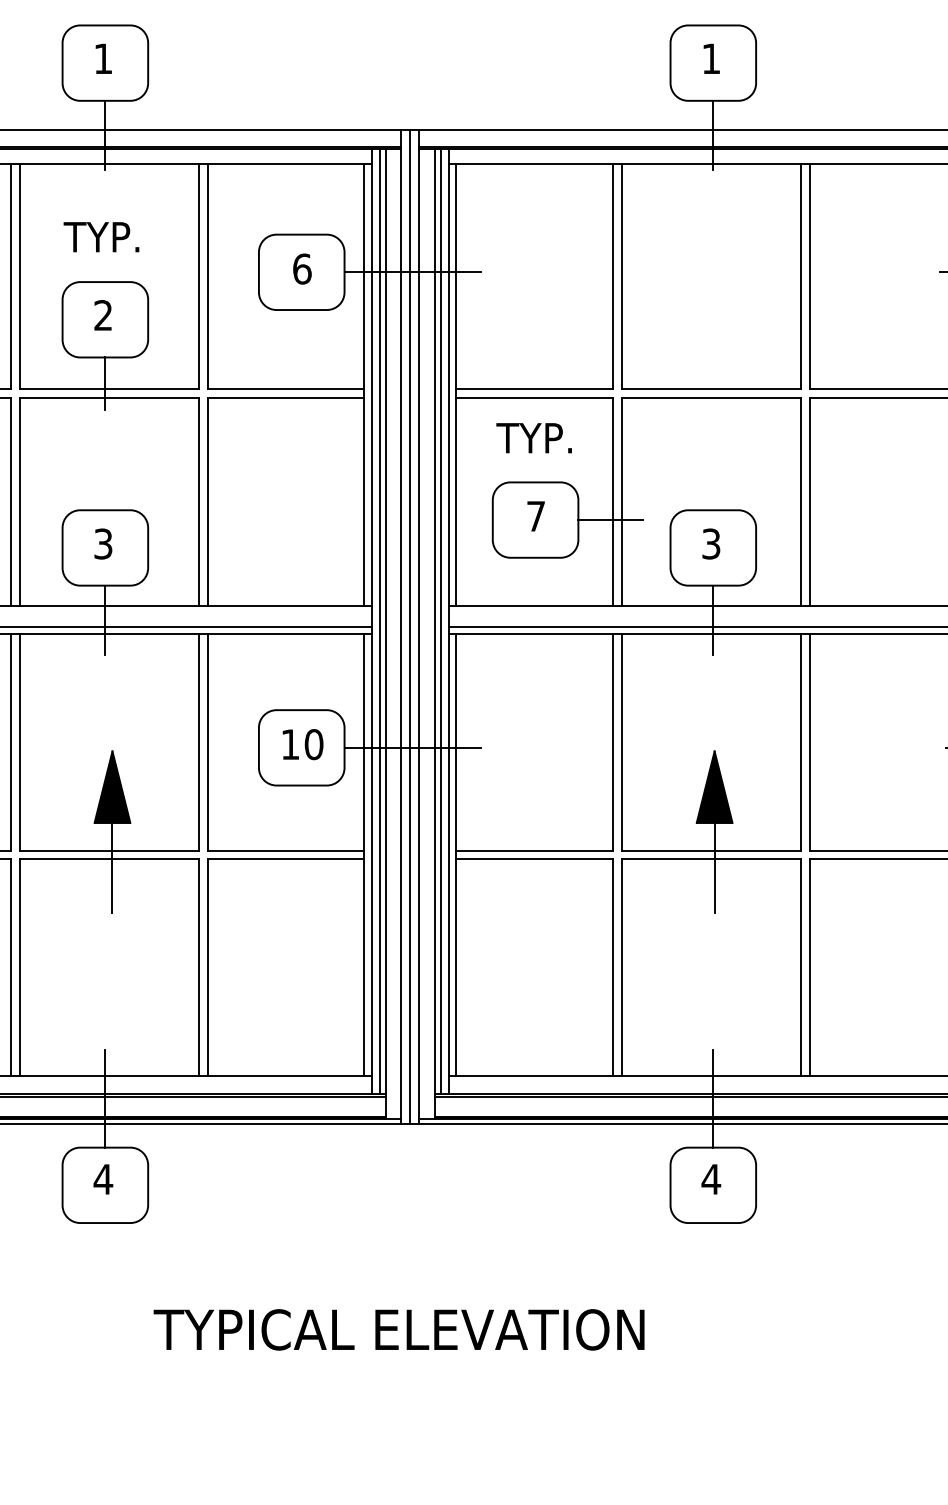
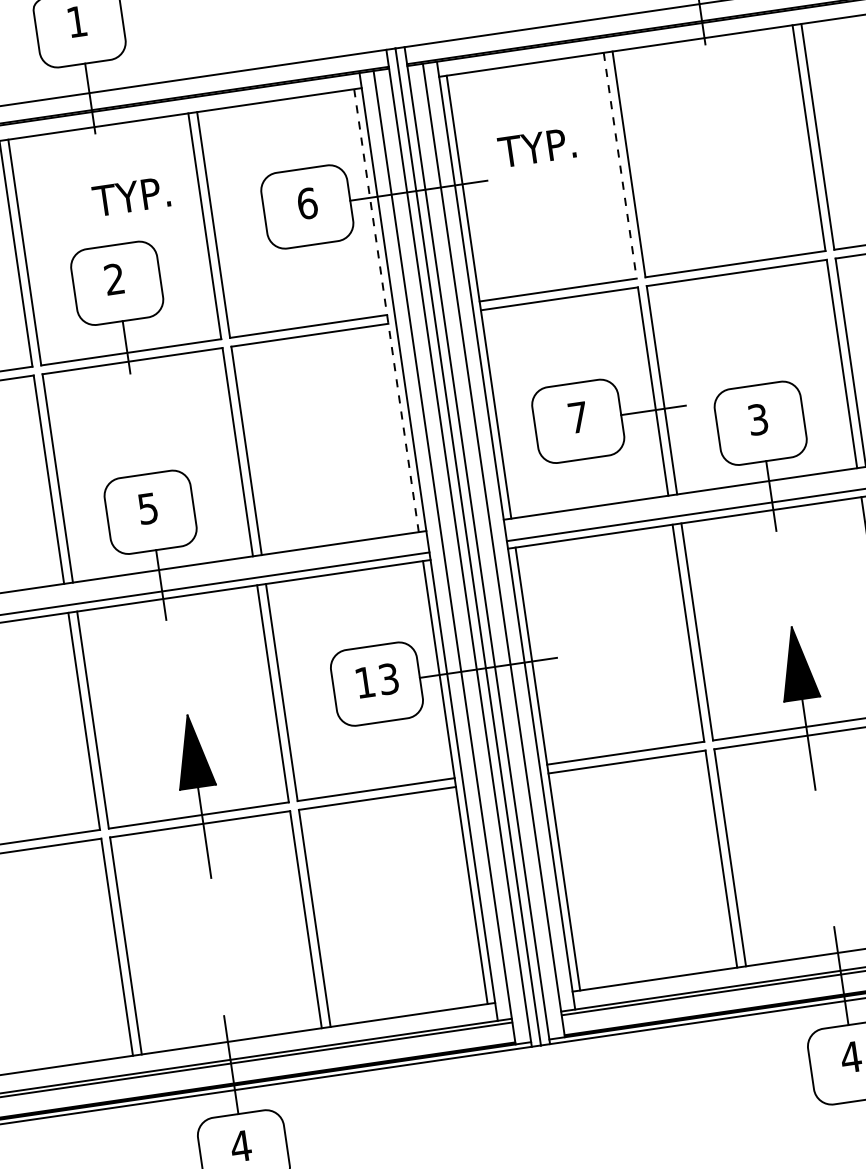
text: (101, 237) -> (131, 196), moved
line: (612, 277) -> (619, 166), solid -> dashed
line: (364, 384) -> (386, 310), solid -> dashed
text: (533, 438) -> (536, 148), moved
text: (103, 543) -> (148, 508), 3 -> 5
line: (379, 621) -> (436, 545), removed
line: (441, 621) -> (498, 536), removed
text: (313, 744) -> (388, 679), 10 -> 13

